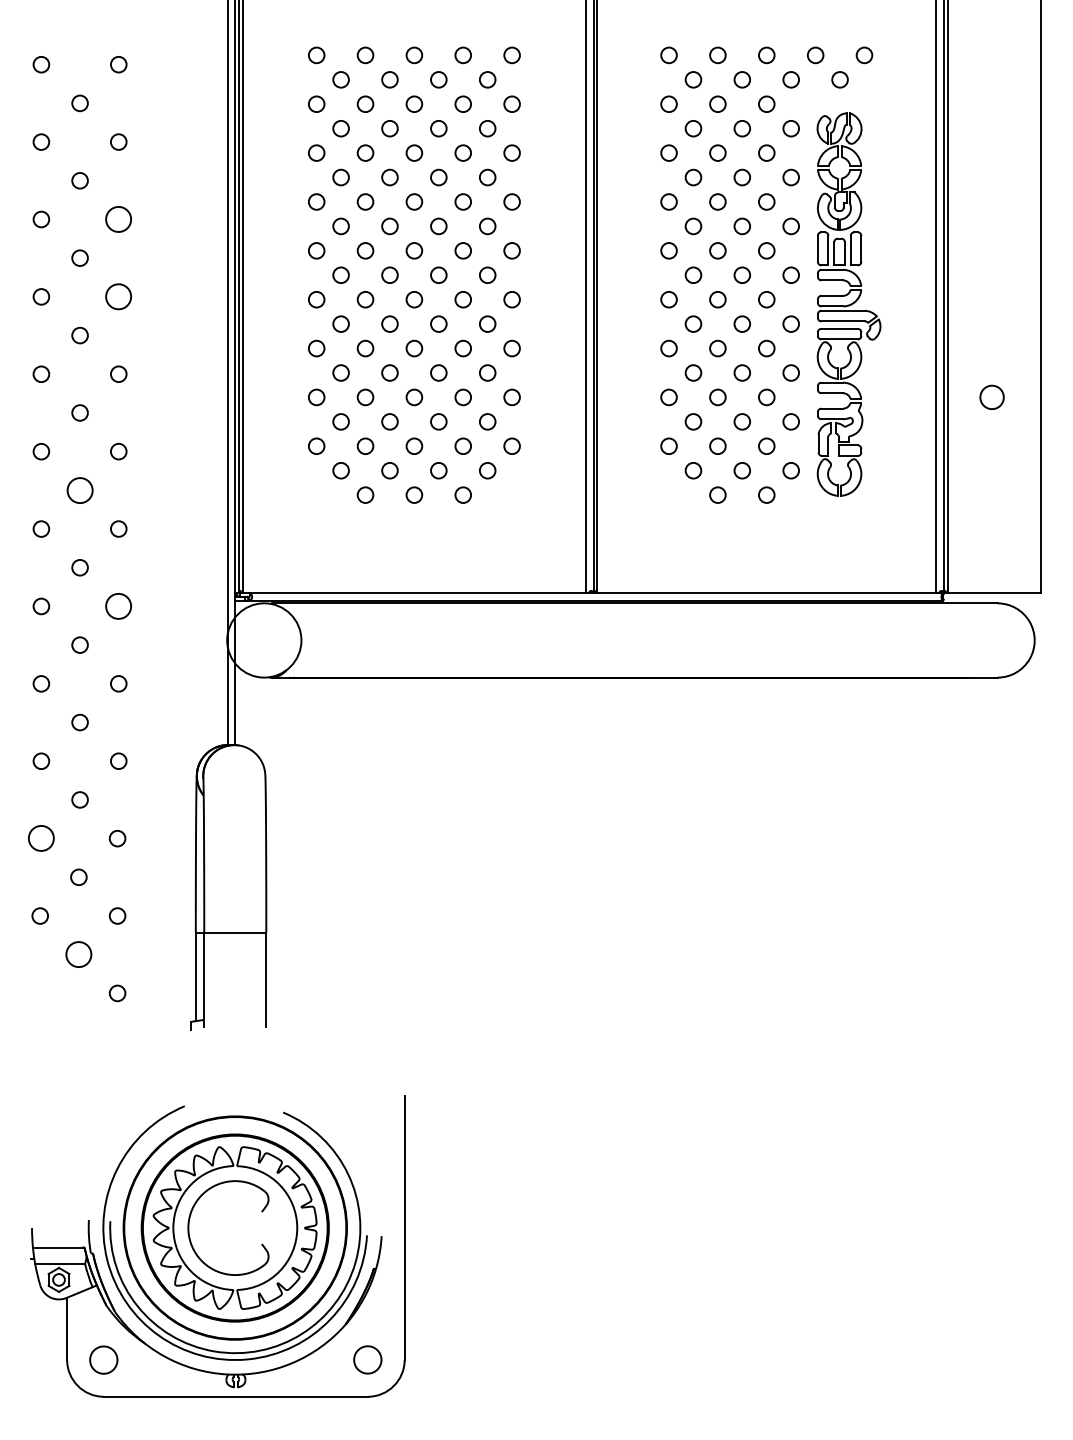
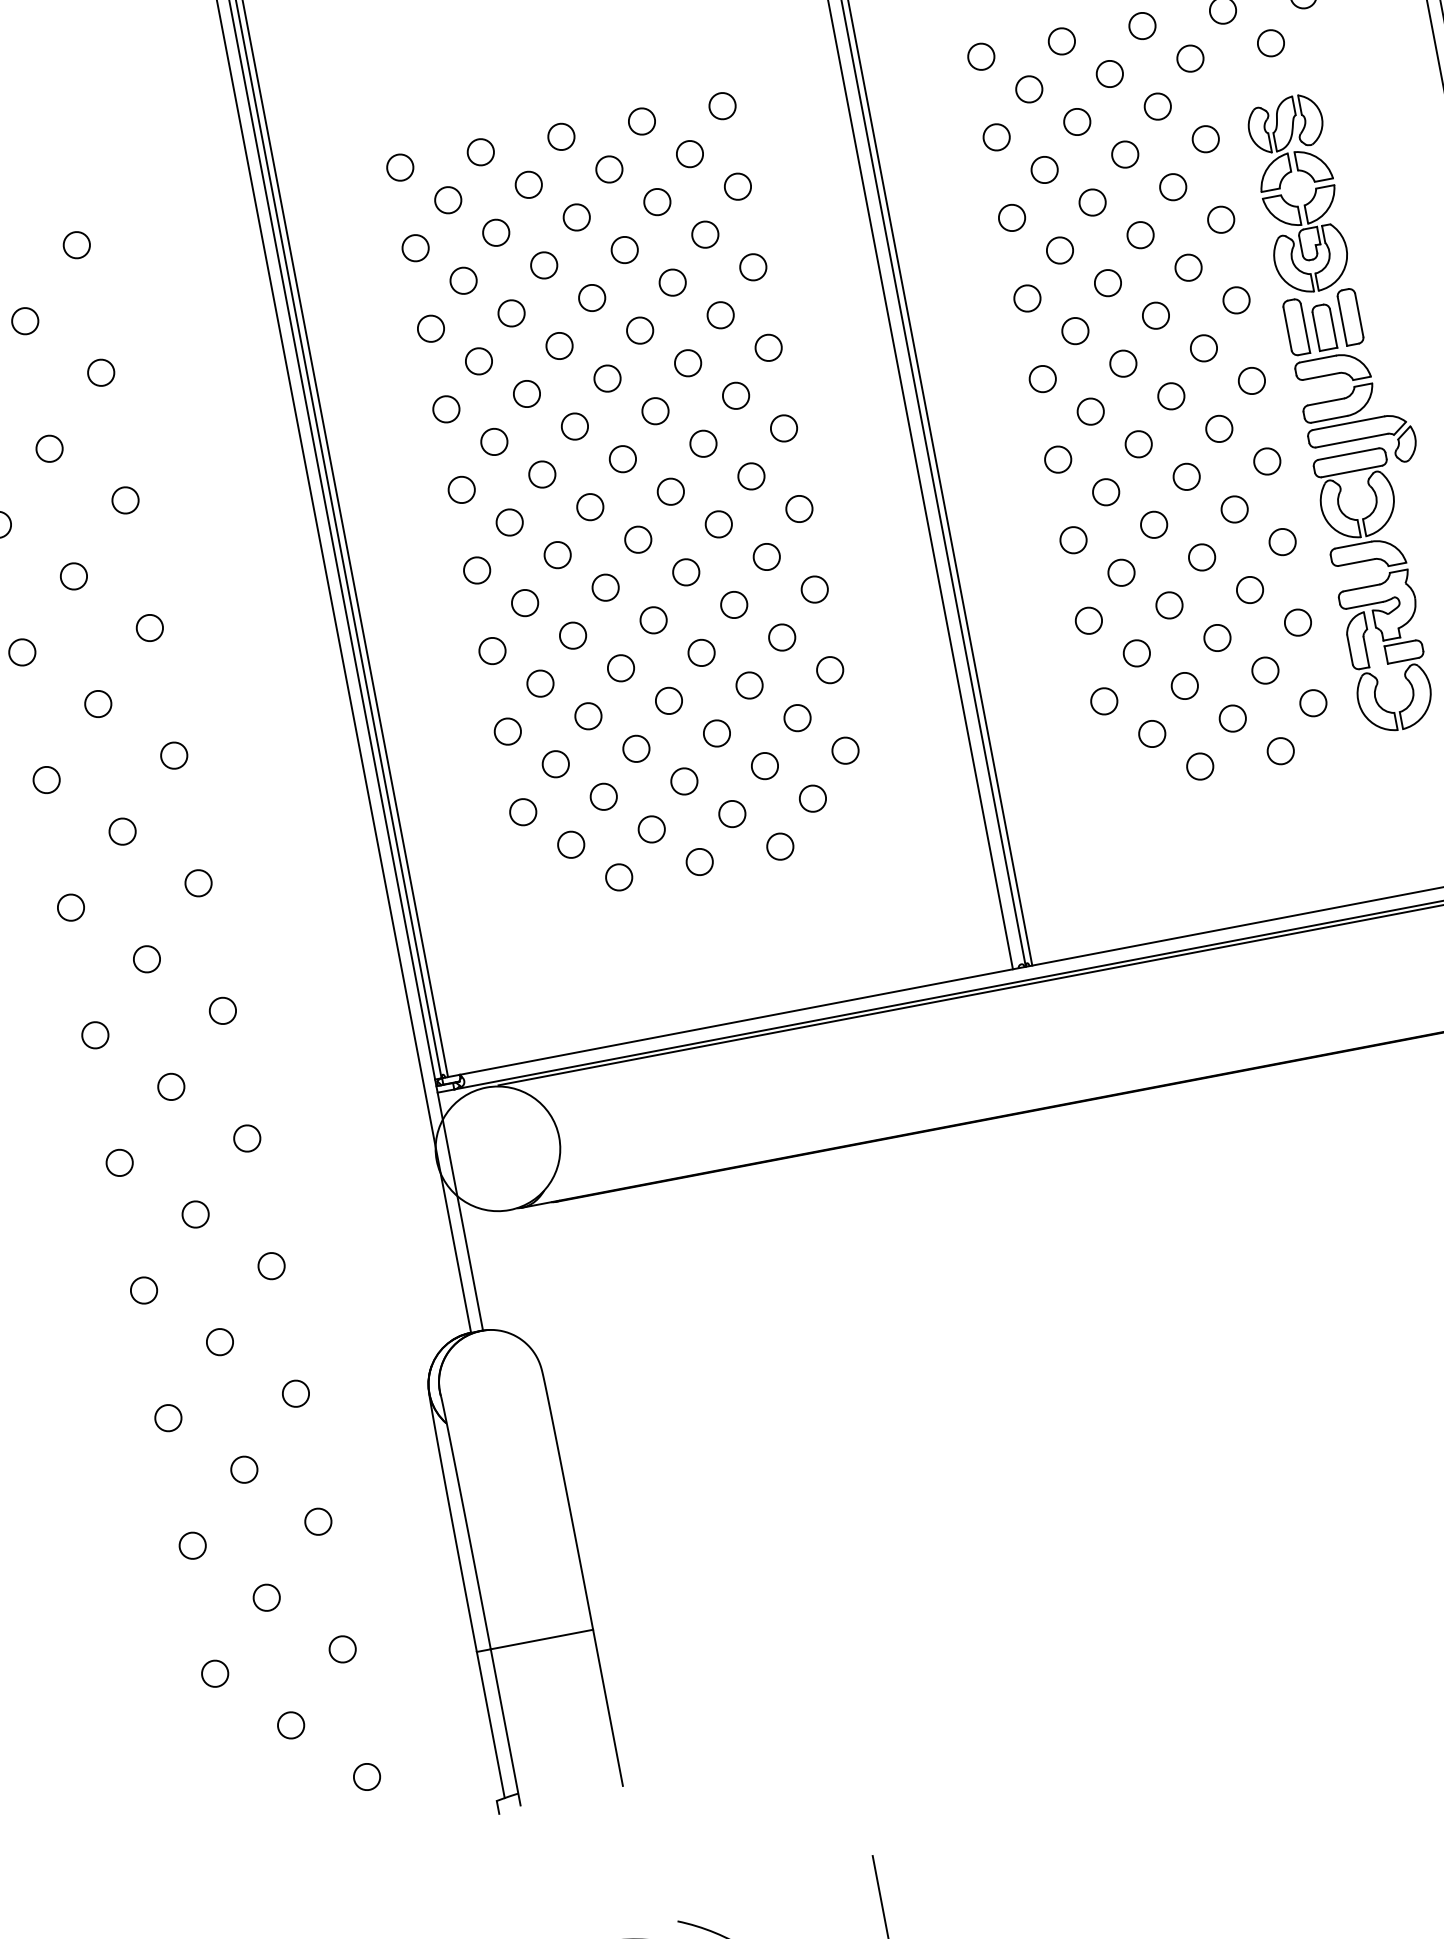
circle: (118, 219) -> (125, 500), size x0.62
circle: (118, 296) -> (149, 627), size x0.62
circle: (79, 489) -> (145, 958), size x0.62
circle: (118, 606) -> (246, 1138), size x0.62
circle: (41, 838) -> (192, 1545), size x0.62
circle: (78, 954) -> (290, 1725), size x0.62

